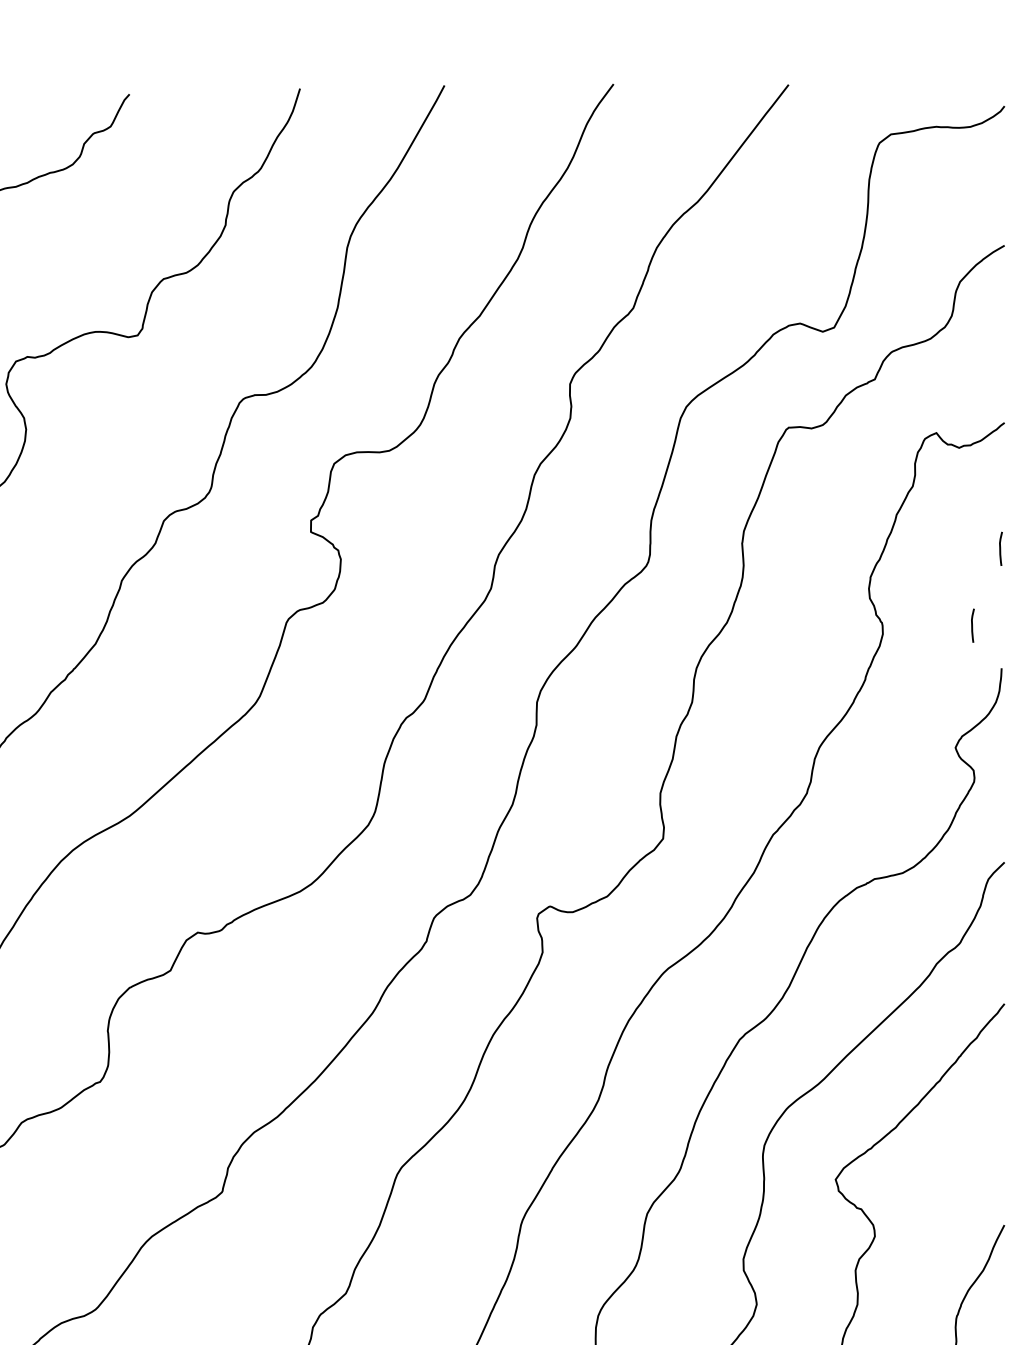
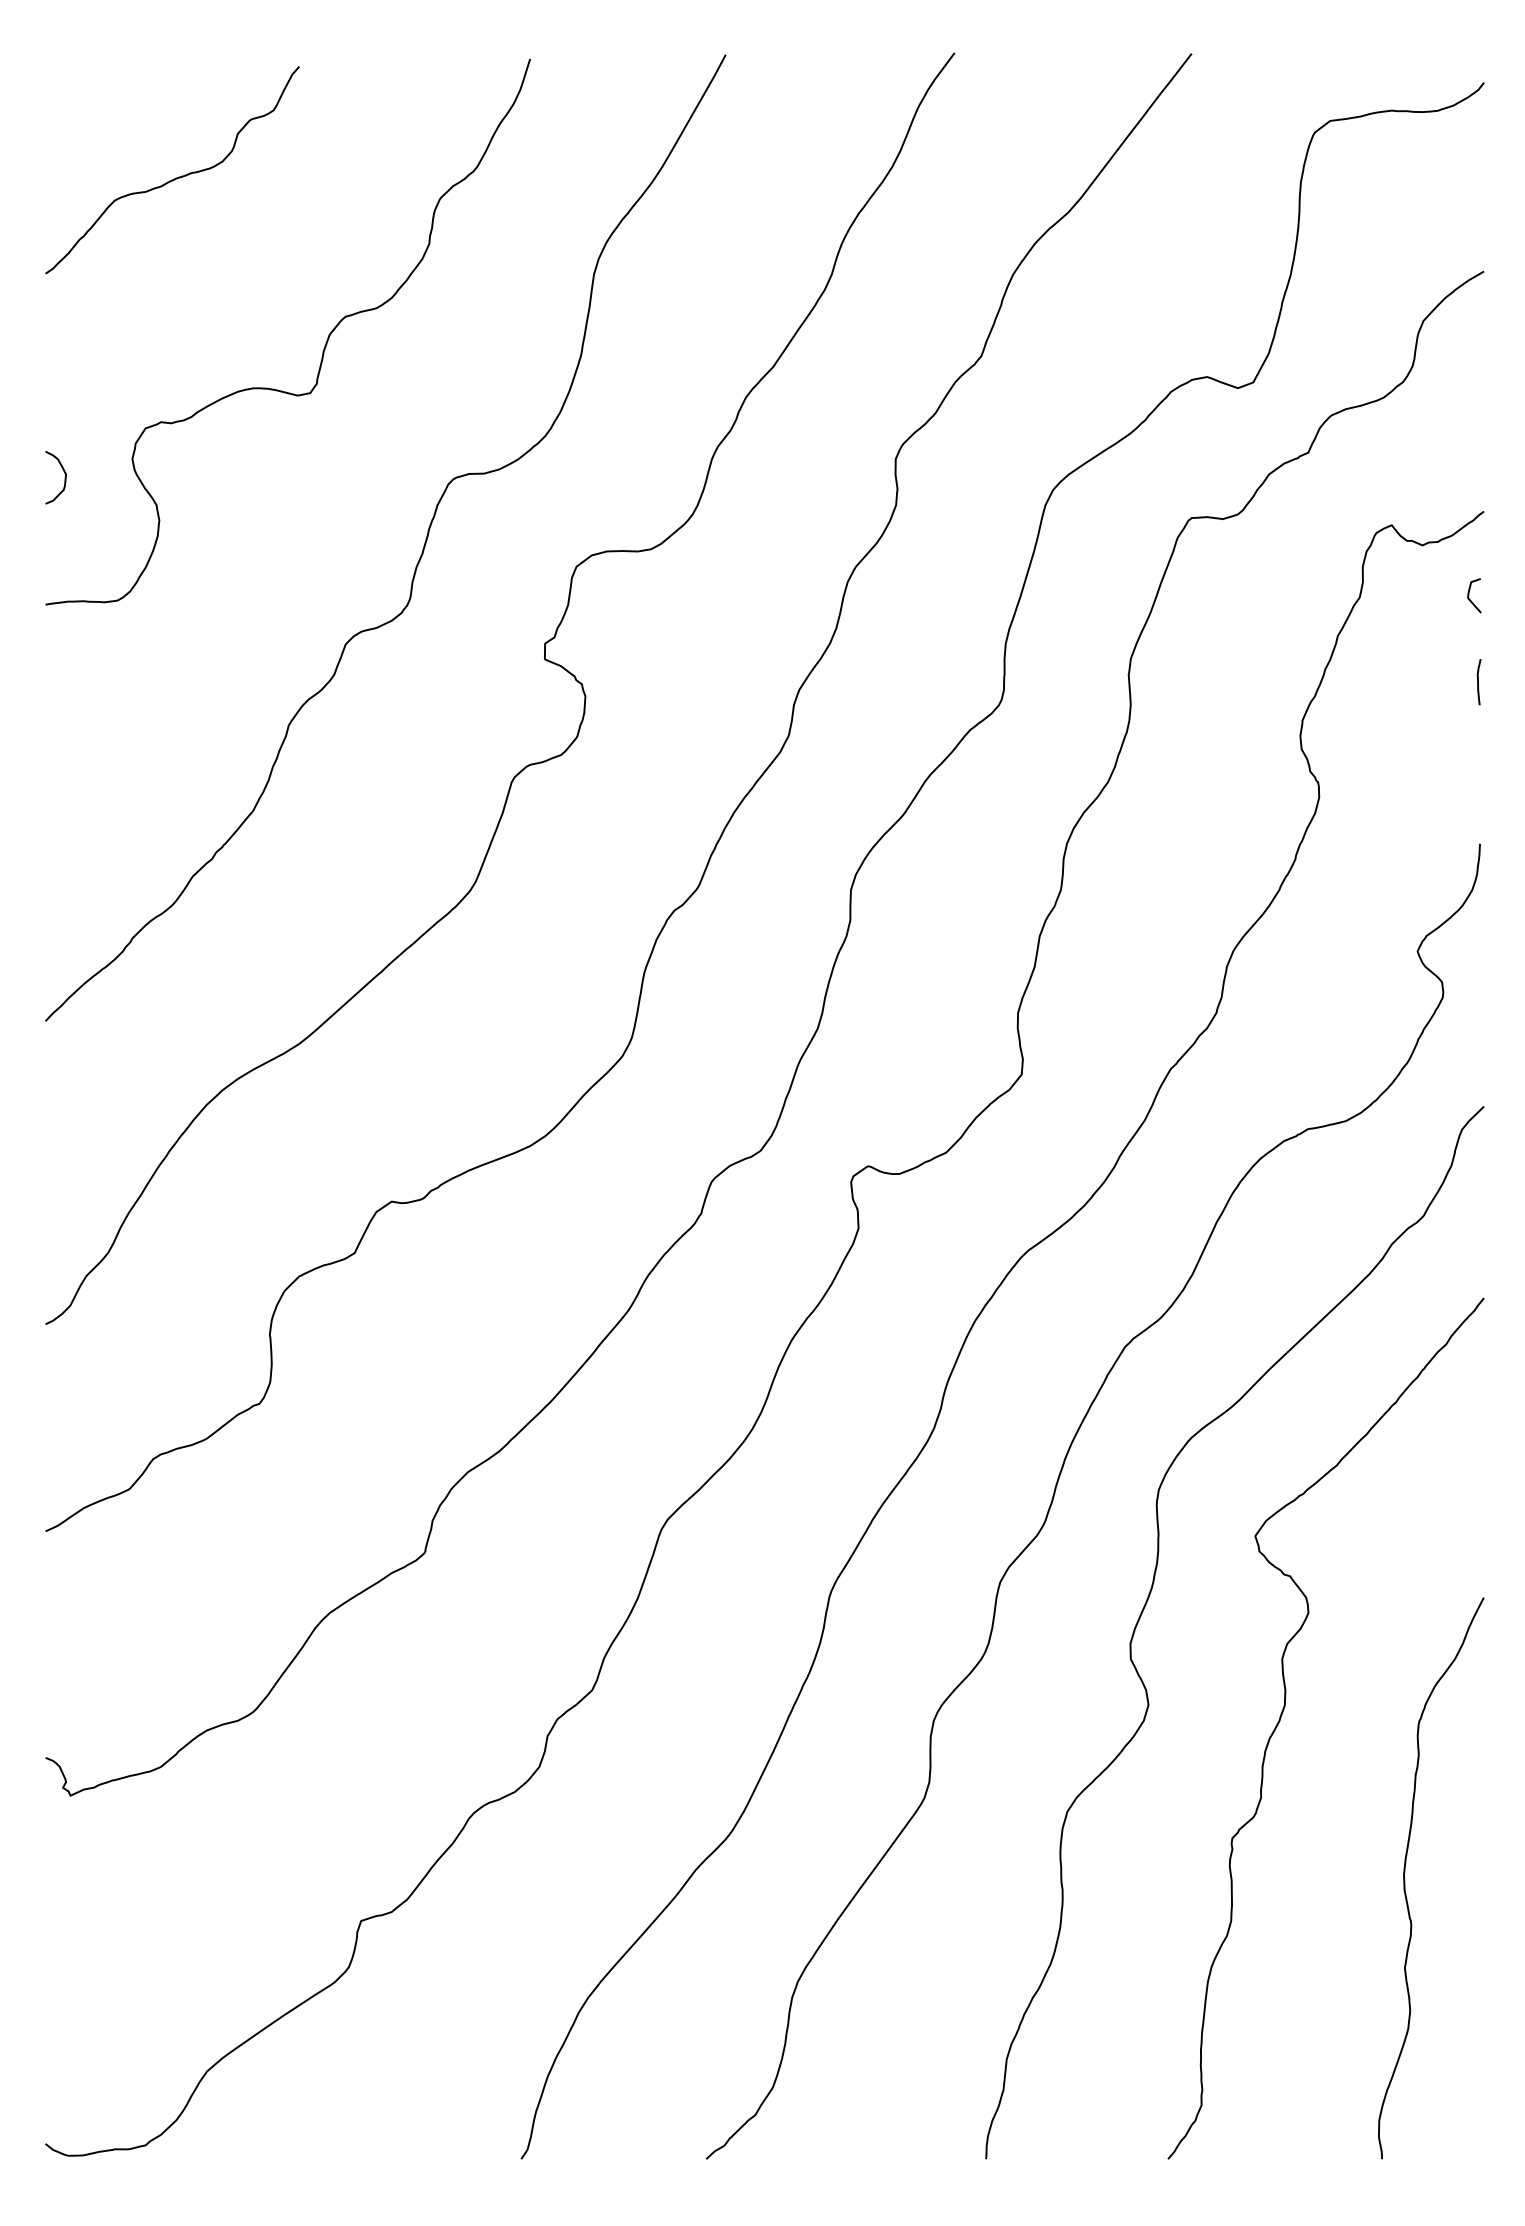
curve: (993, 484) -> (1469, 595), added
curve: (972, 625) -> (1440, 786), removed

